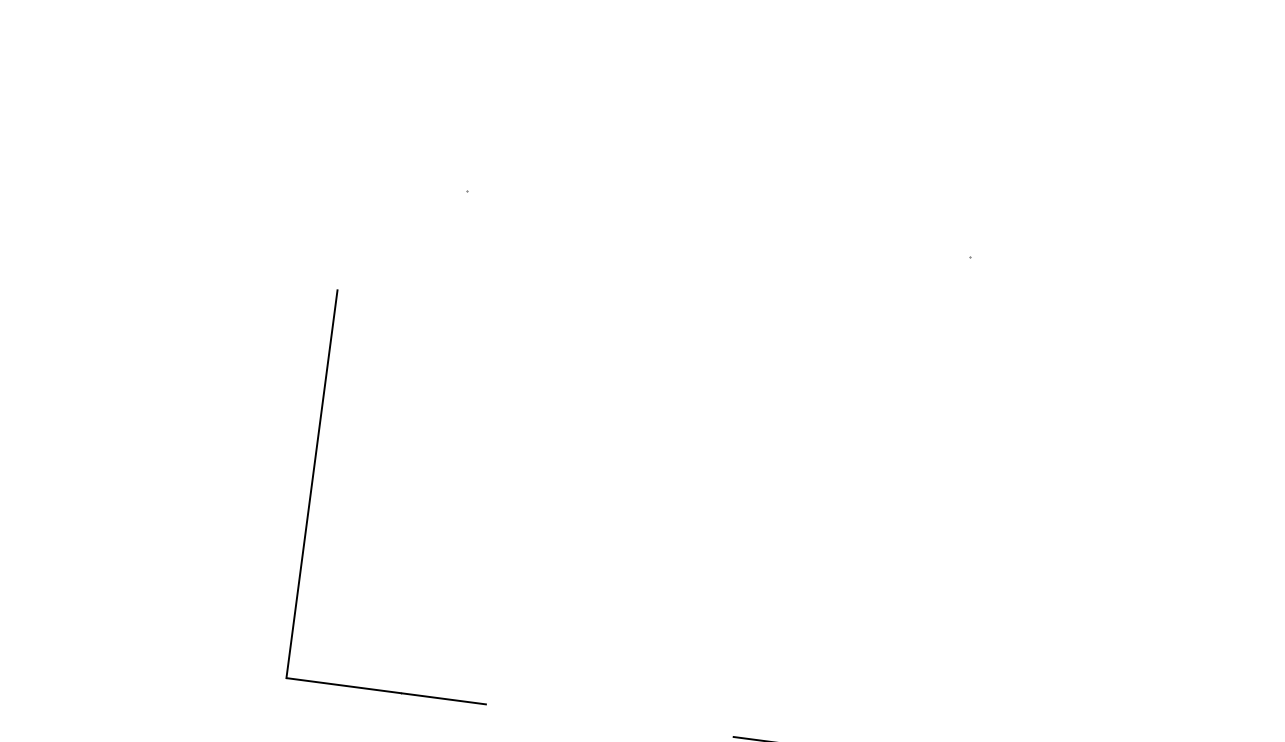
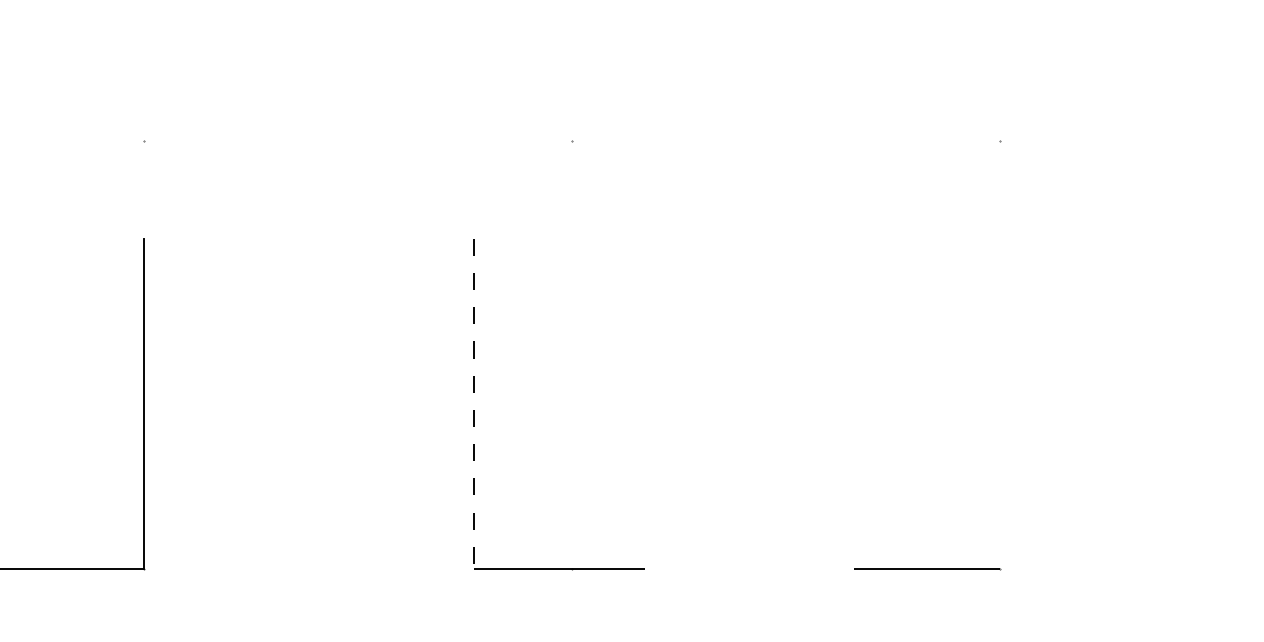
line: (312, 485) -> (474, 404), solid -> dashed

